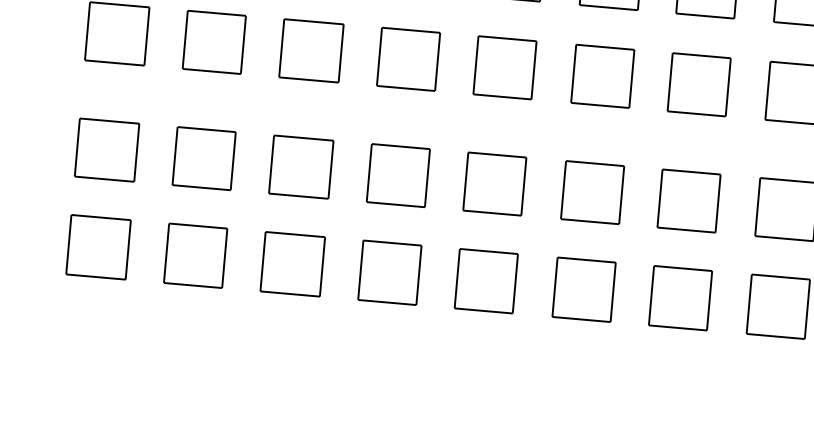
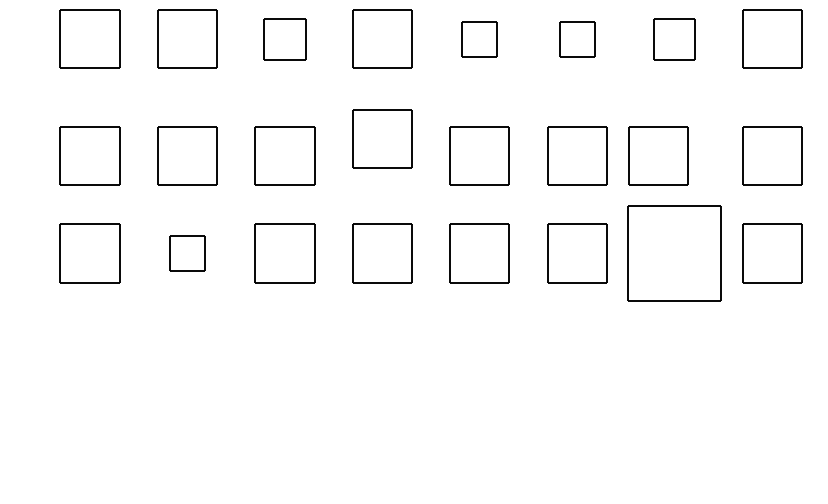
part: (310, 50) -> (284, 38), size x0.7
part: (505, 67) -> (479, 38), size x0.6
part: (602, 75) -> (577, 38), size x0.6
part: (699, 84) -> (674, 38), size x0.7
part: (398, 175) -> (382, 138), moved
part: (689, 200) -> (658, 155), moved
part: (195, 255) -> (187, 253), size x0.6
part: (680, 298) -> (674, 253), size x1.6

